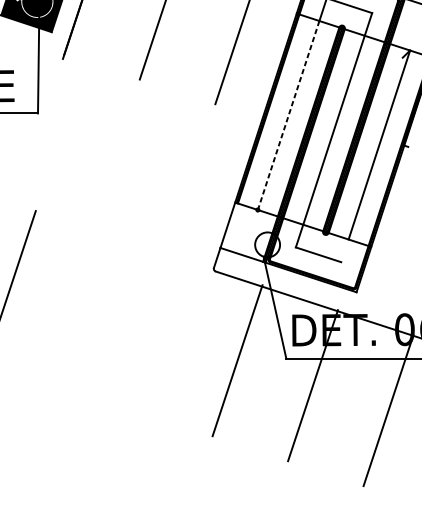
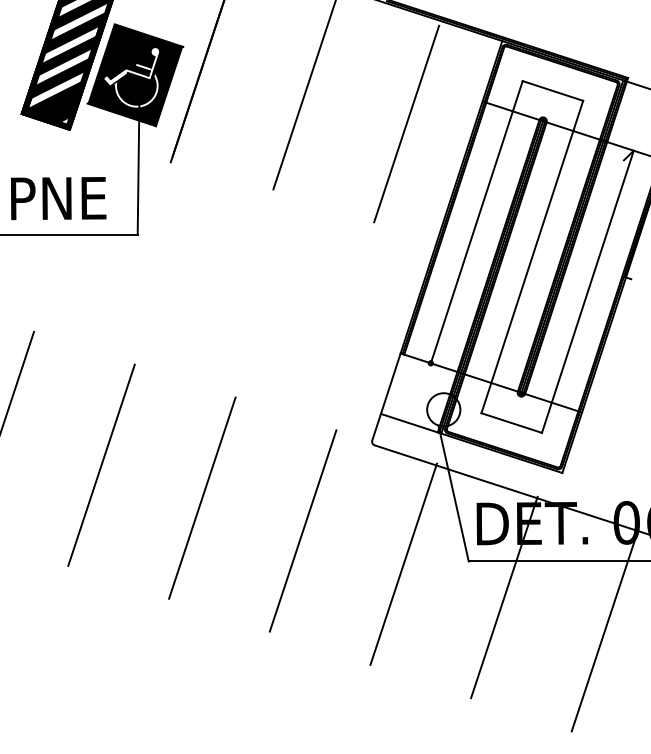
line: (288, 115) -> (471, 237), dashed -> solid
line: (344, 250) -> (546, 417), added
line: (86, 310) -> (202, 497), added
line: (161, 335) -> (302, 530), added

